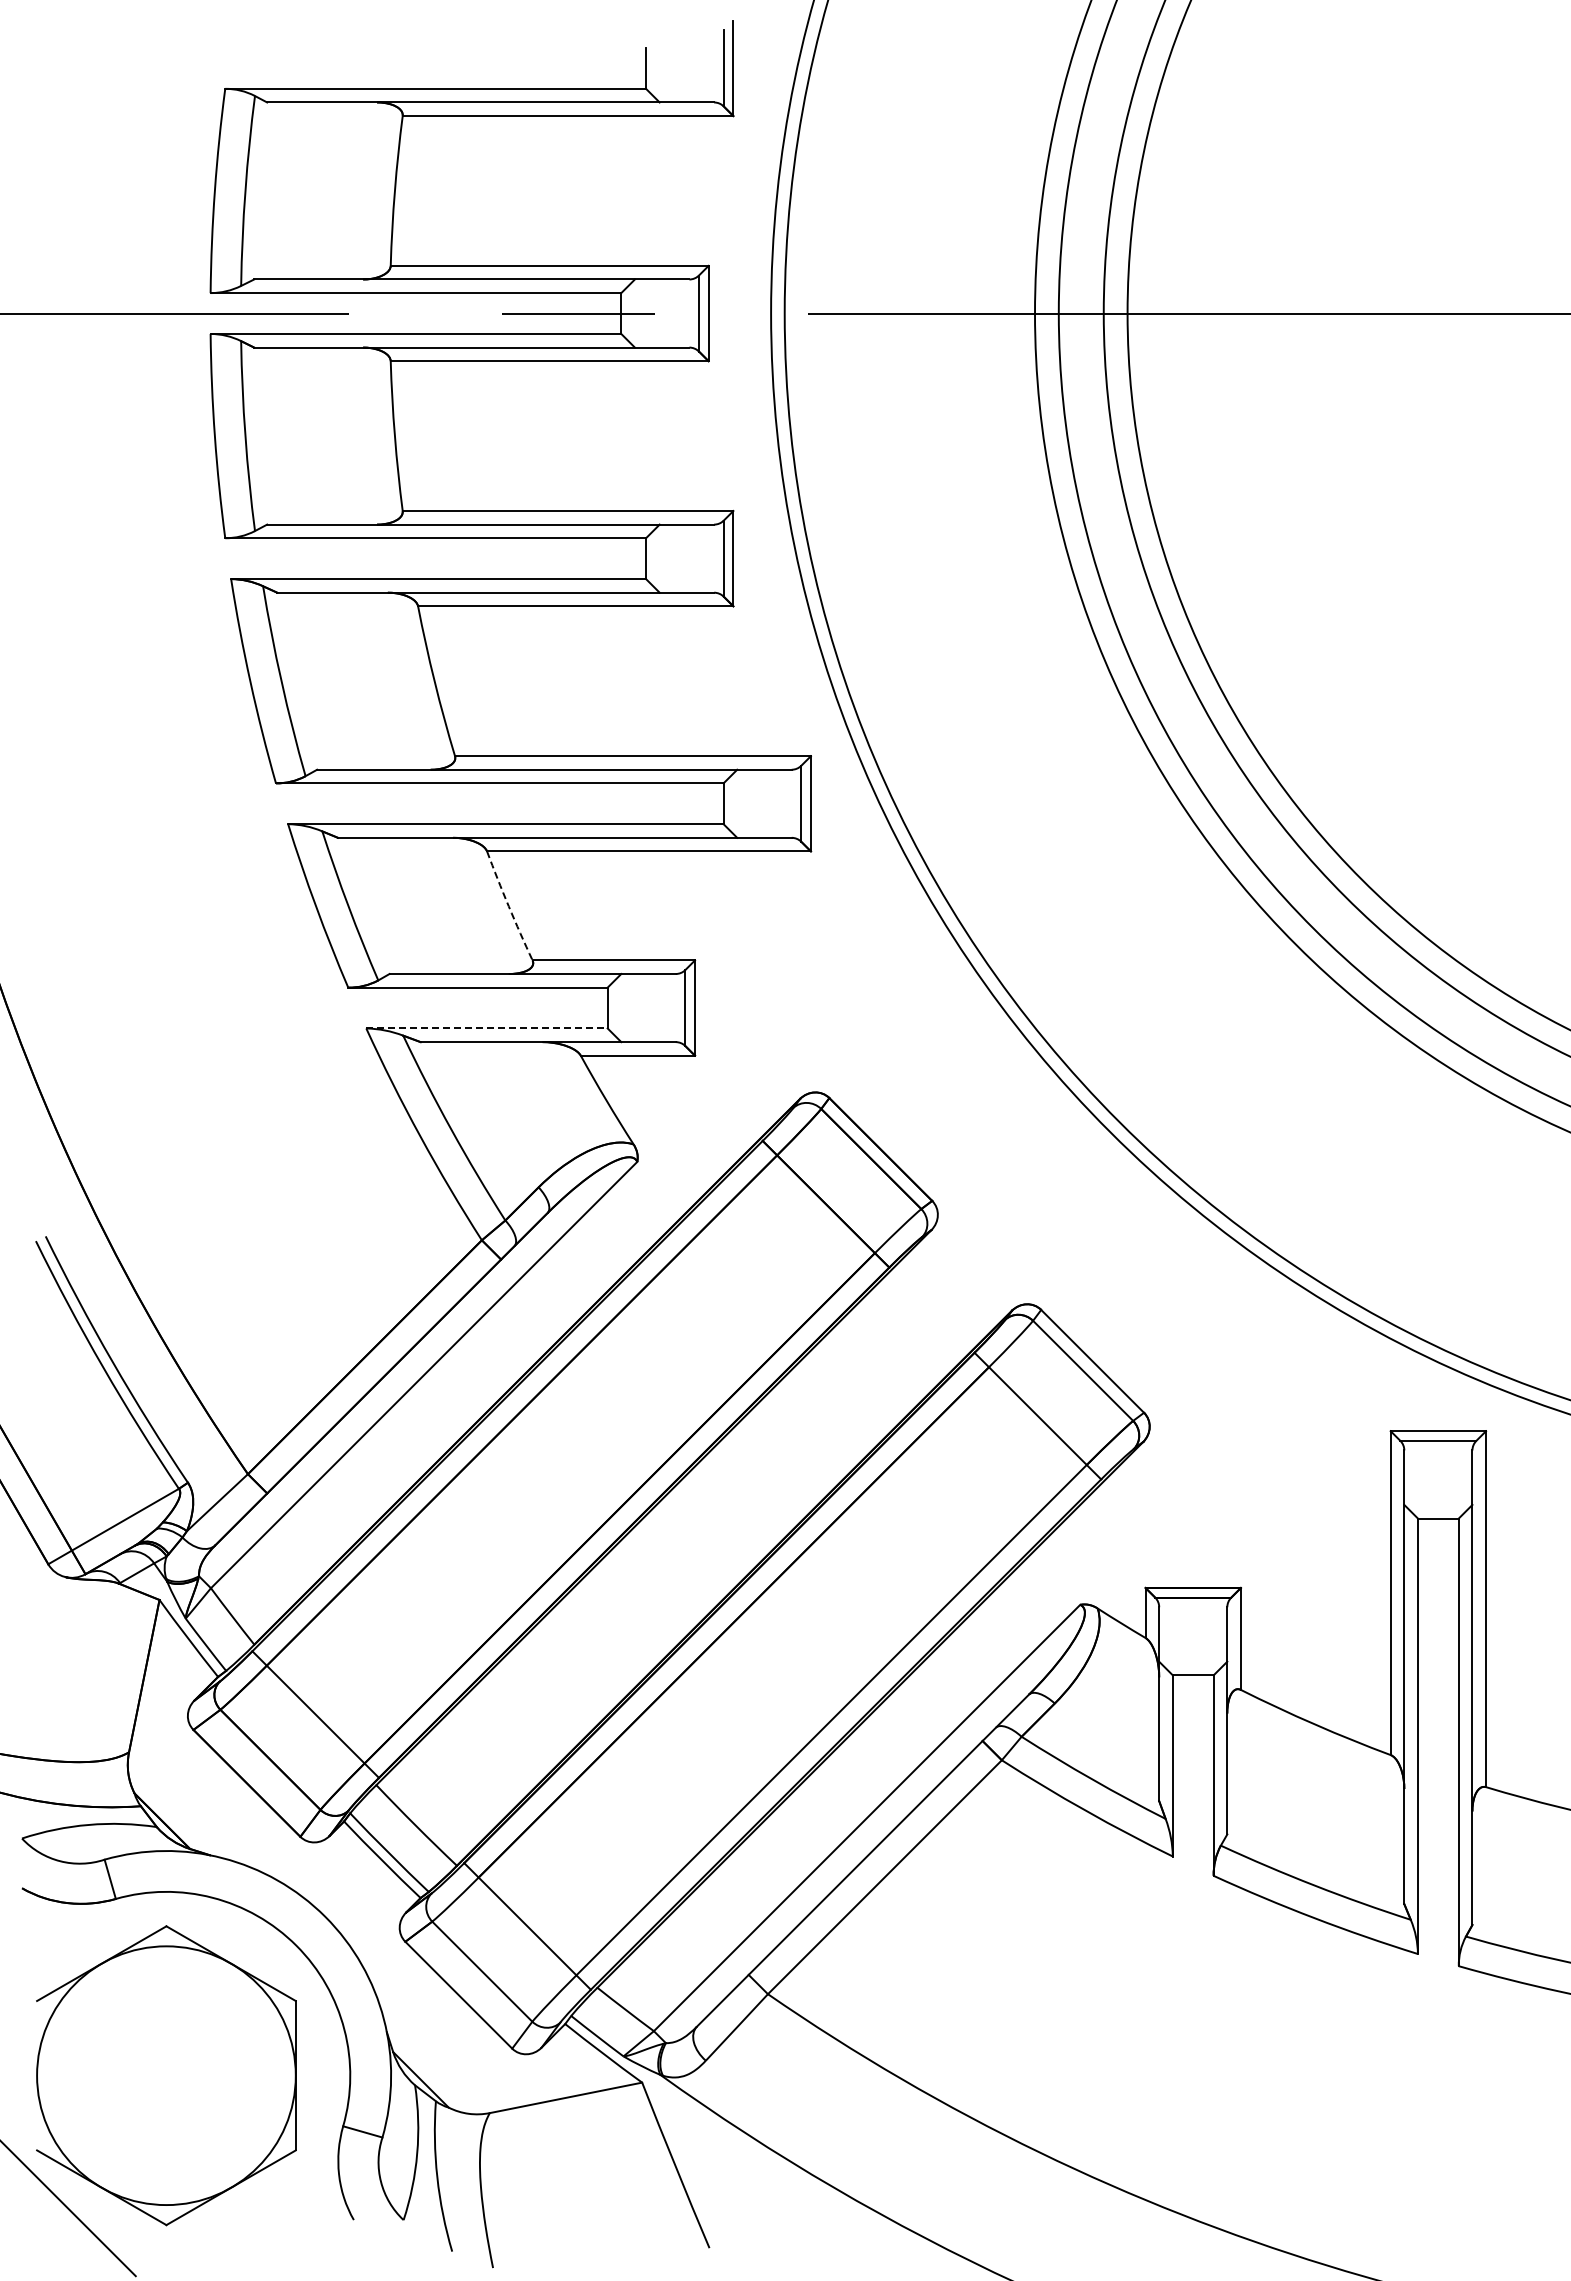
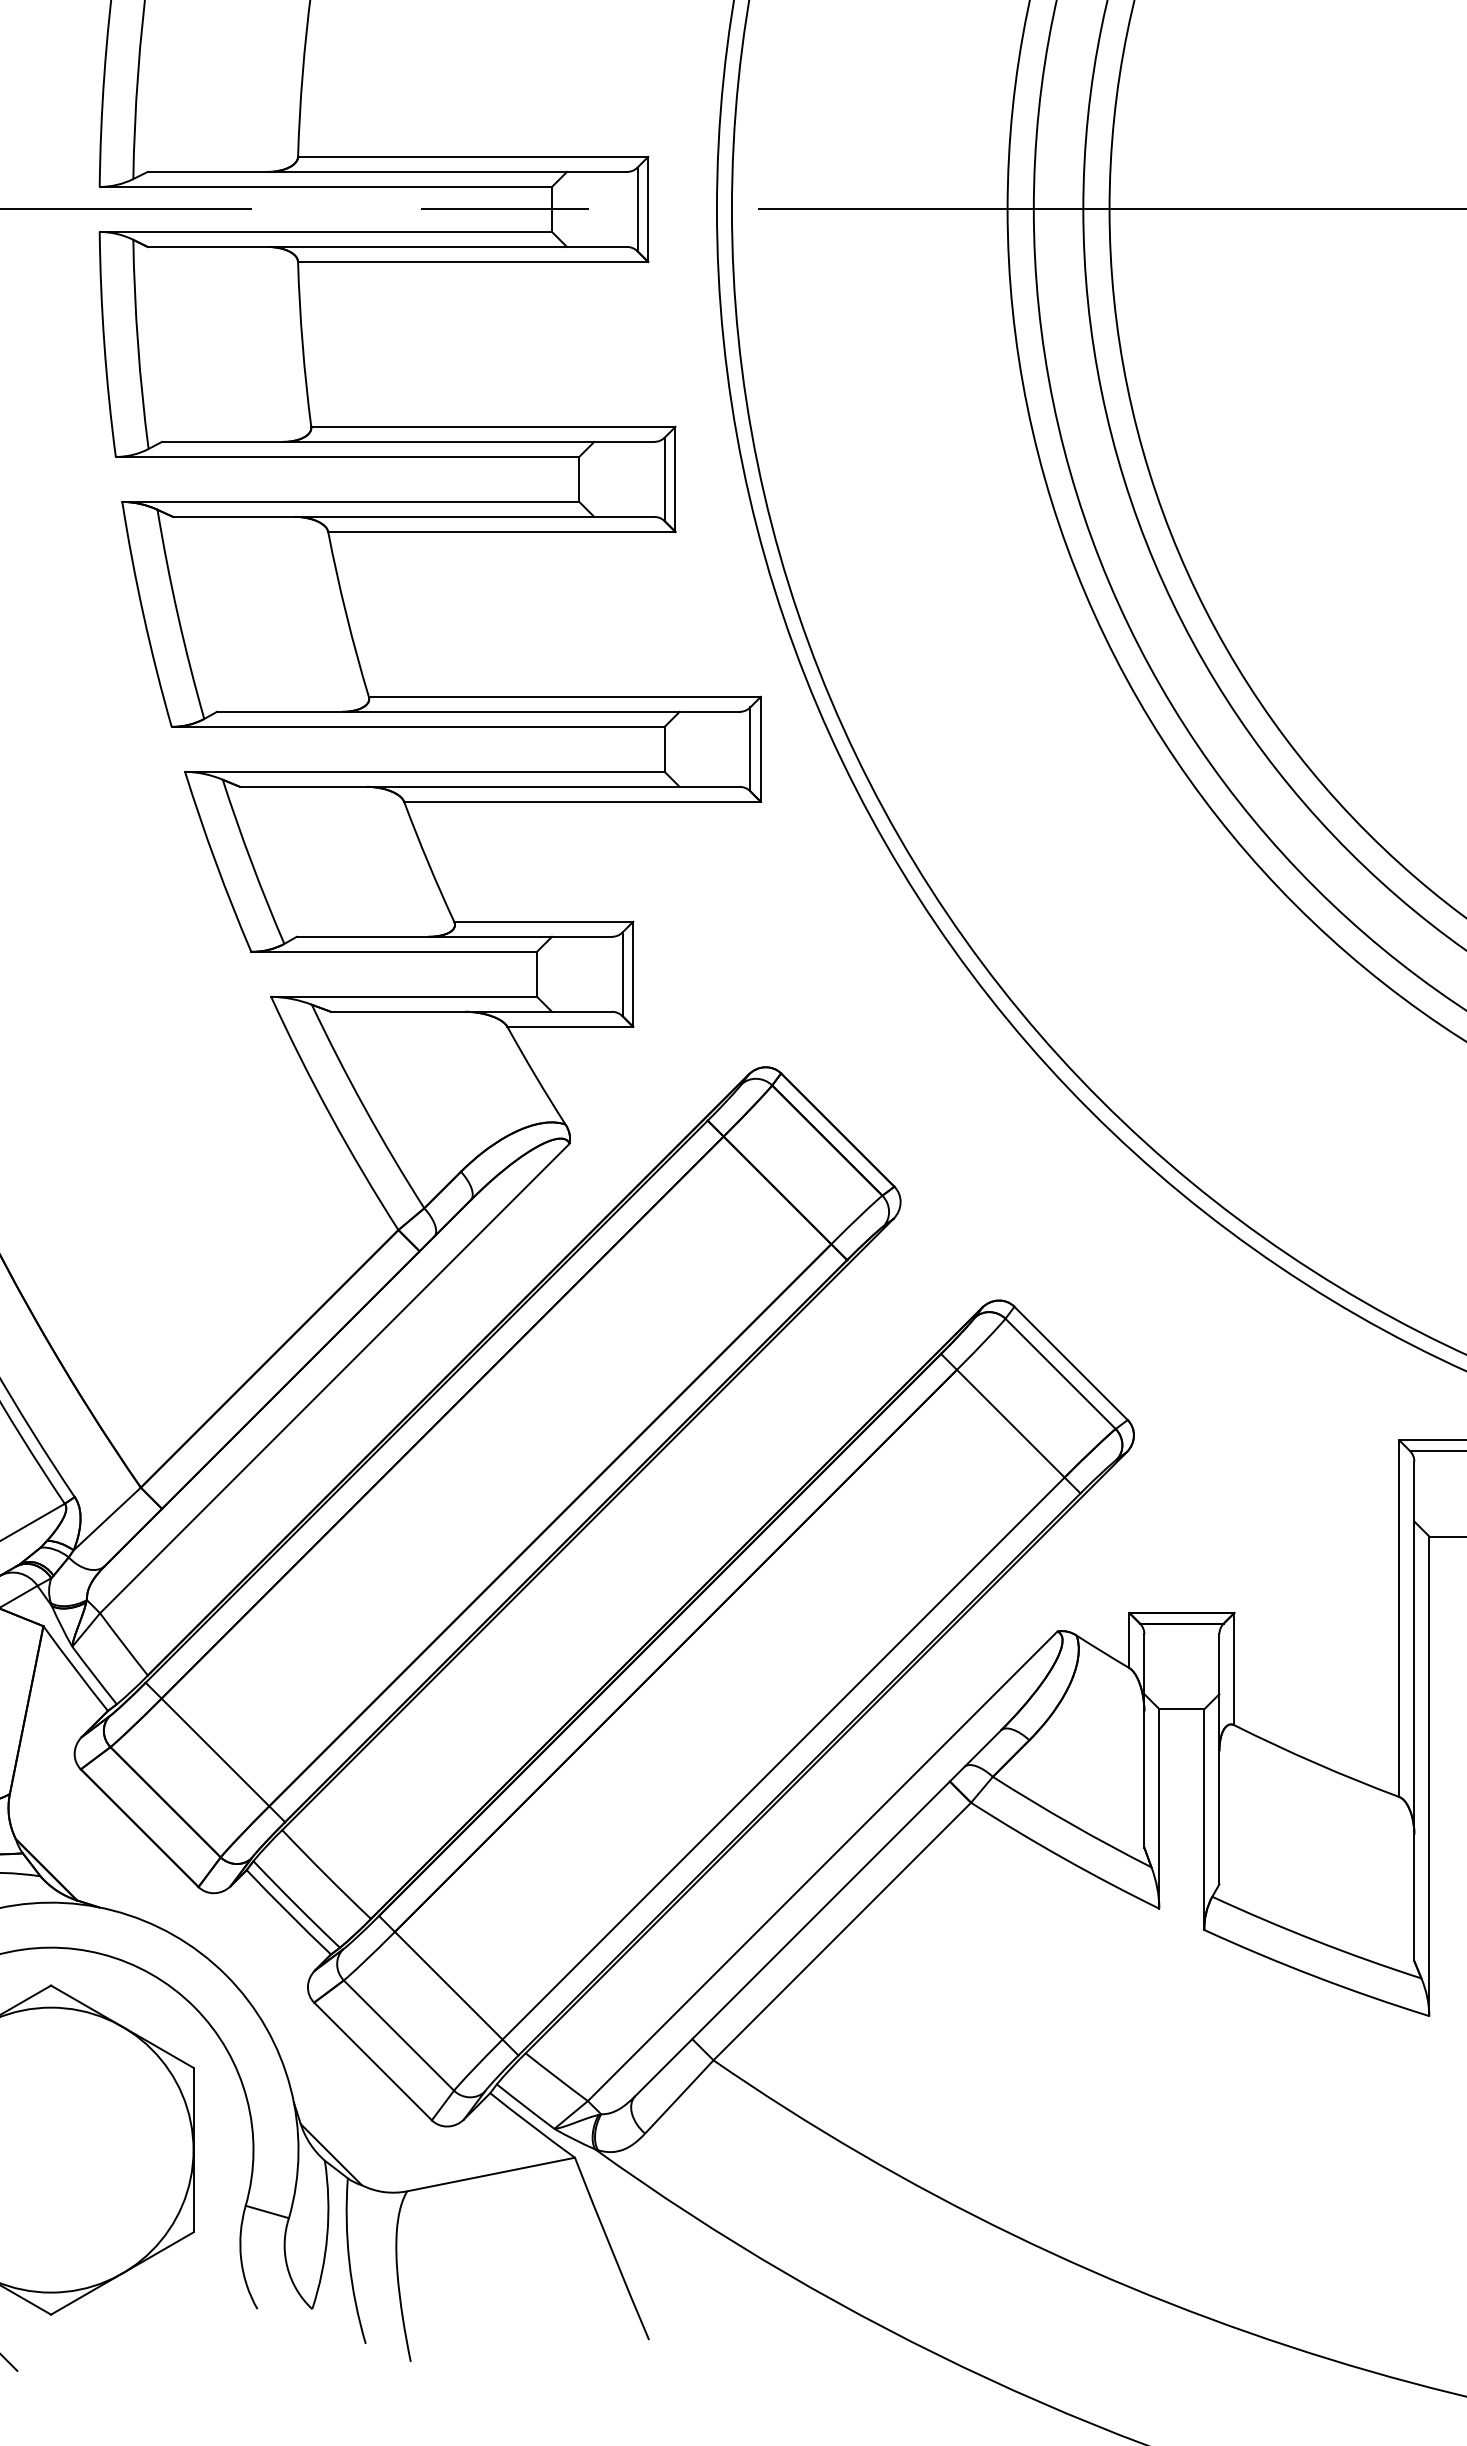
arc: (508, 906) -> (427, 862), dashed -> solid
line: (487, 1028) -> (404, 996), dashed -> solid

